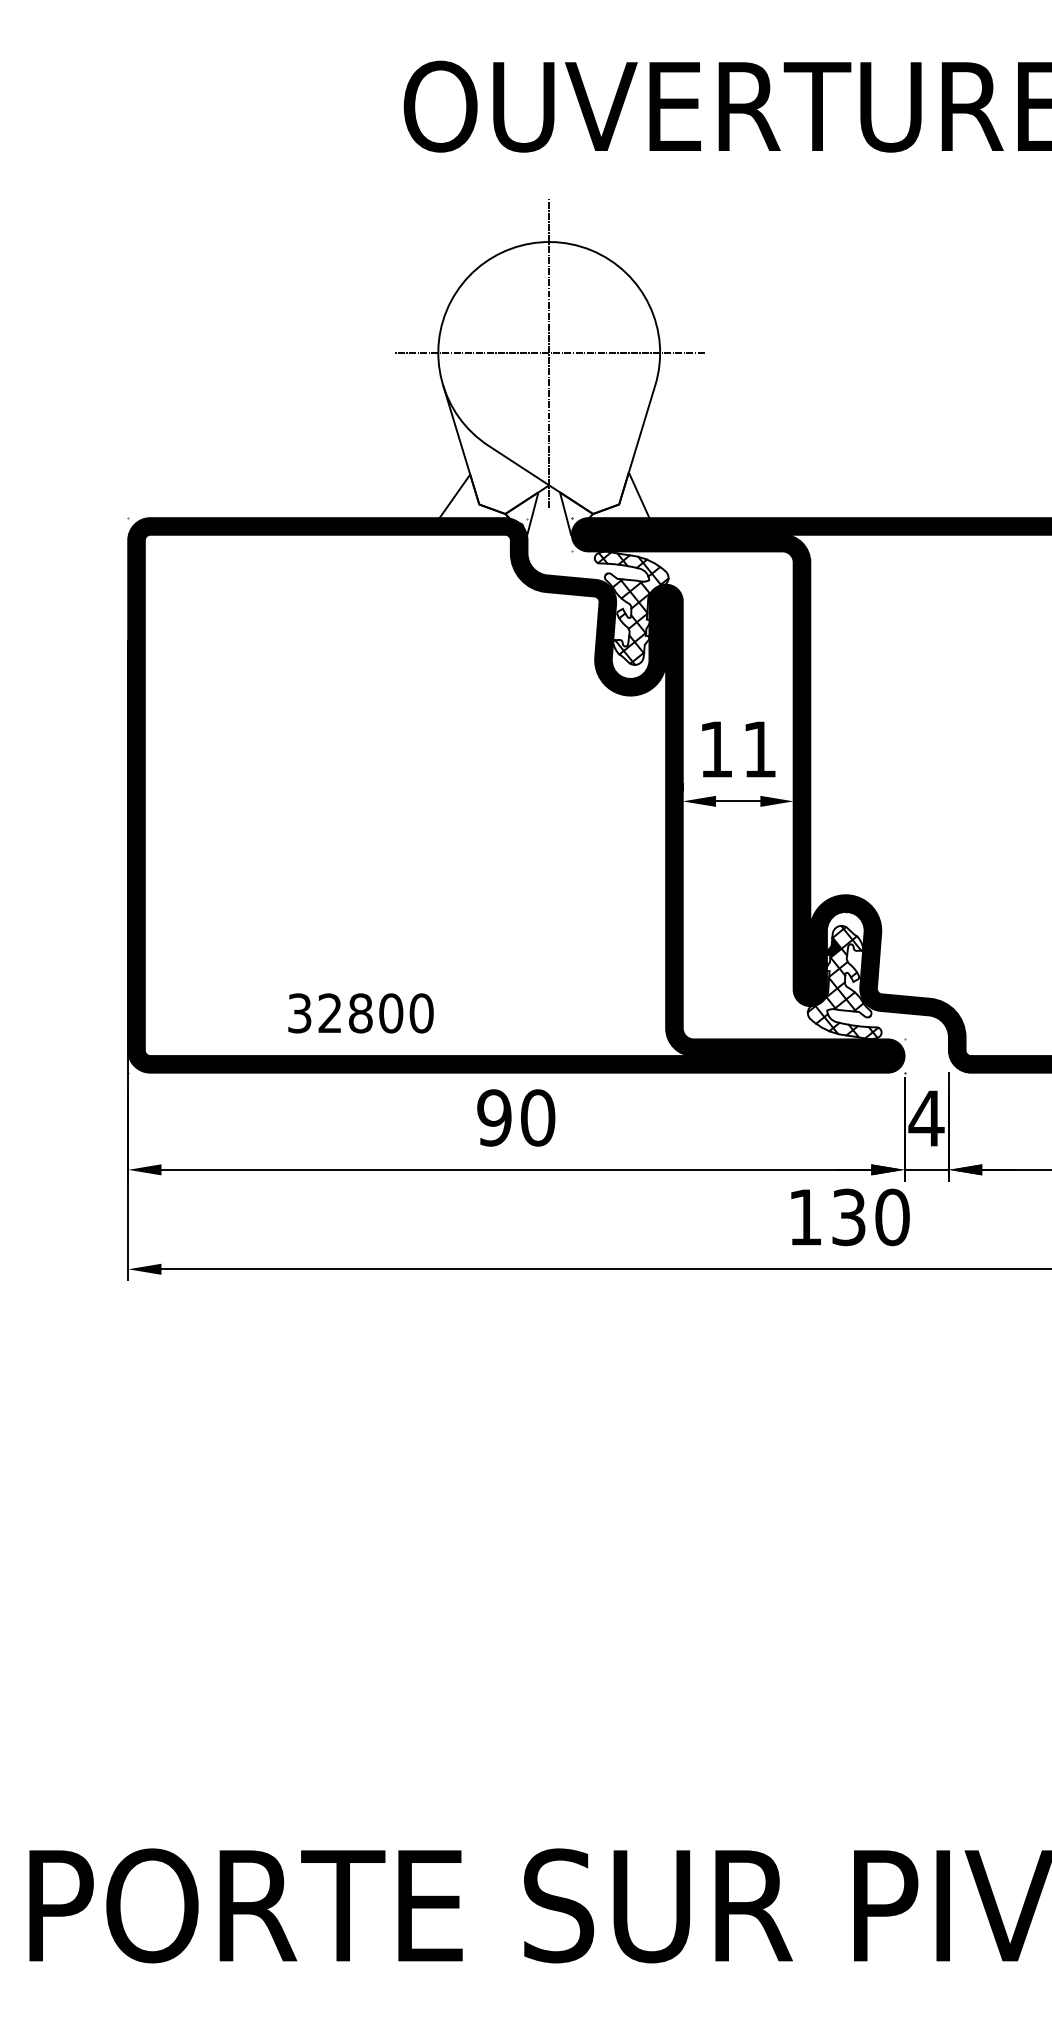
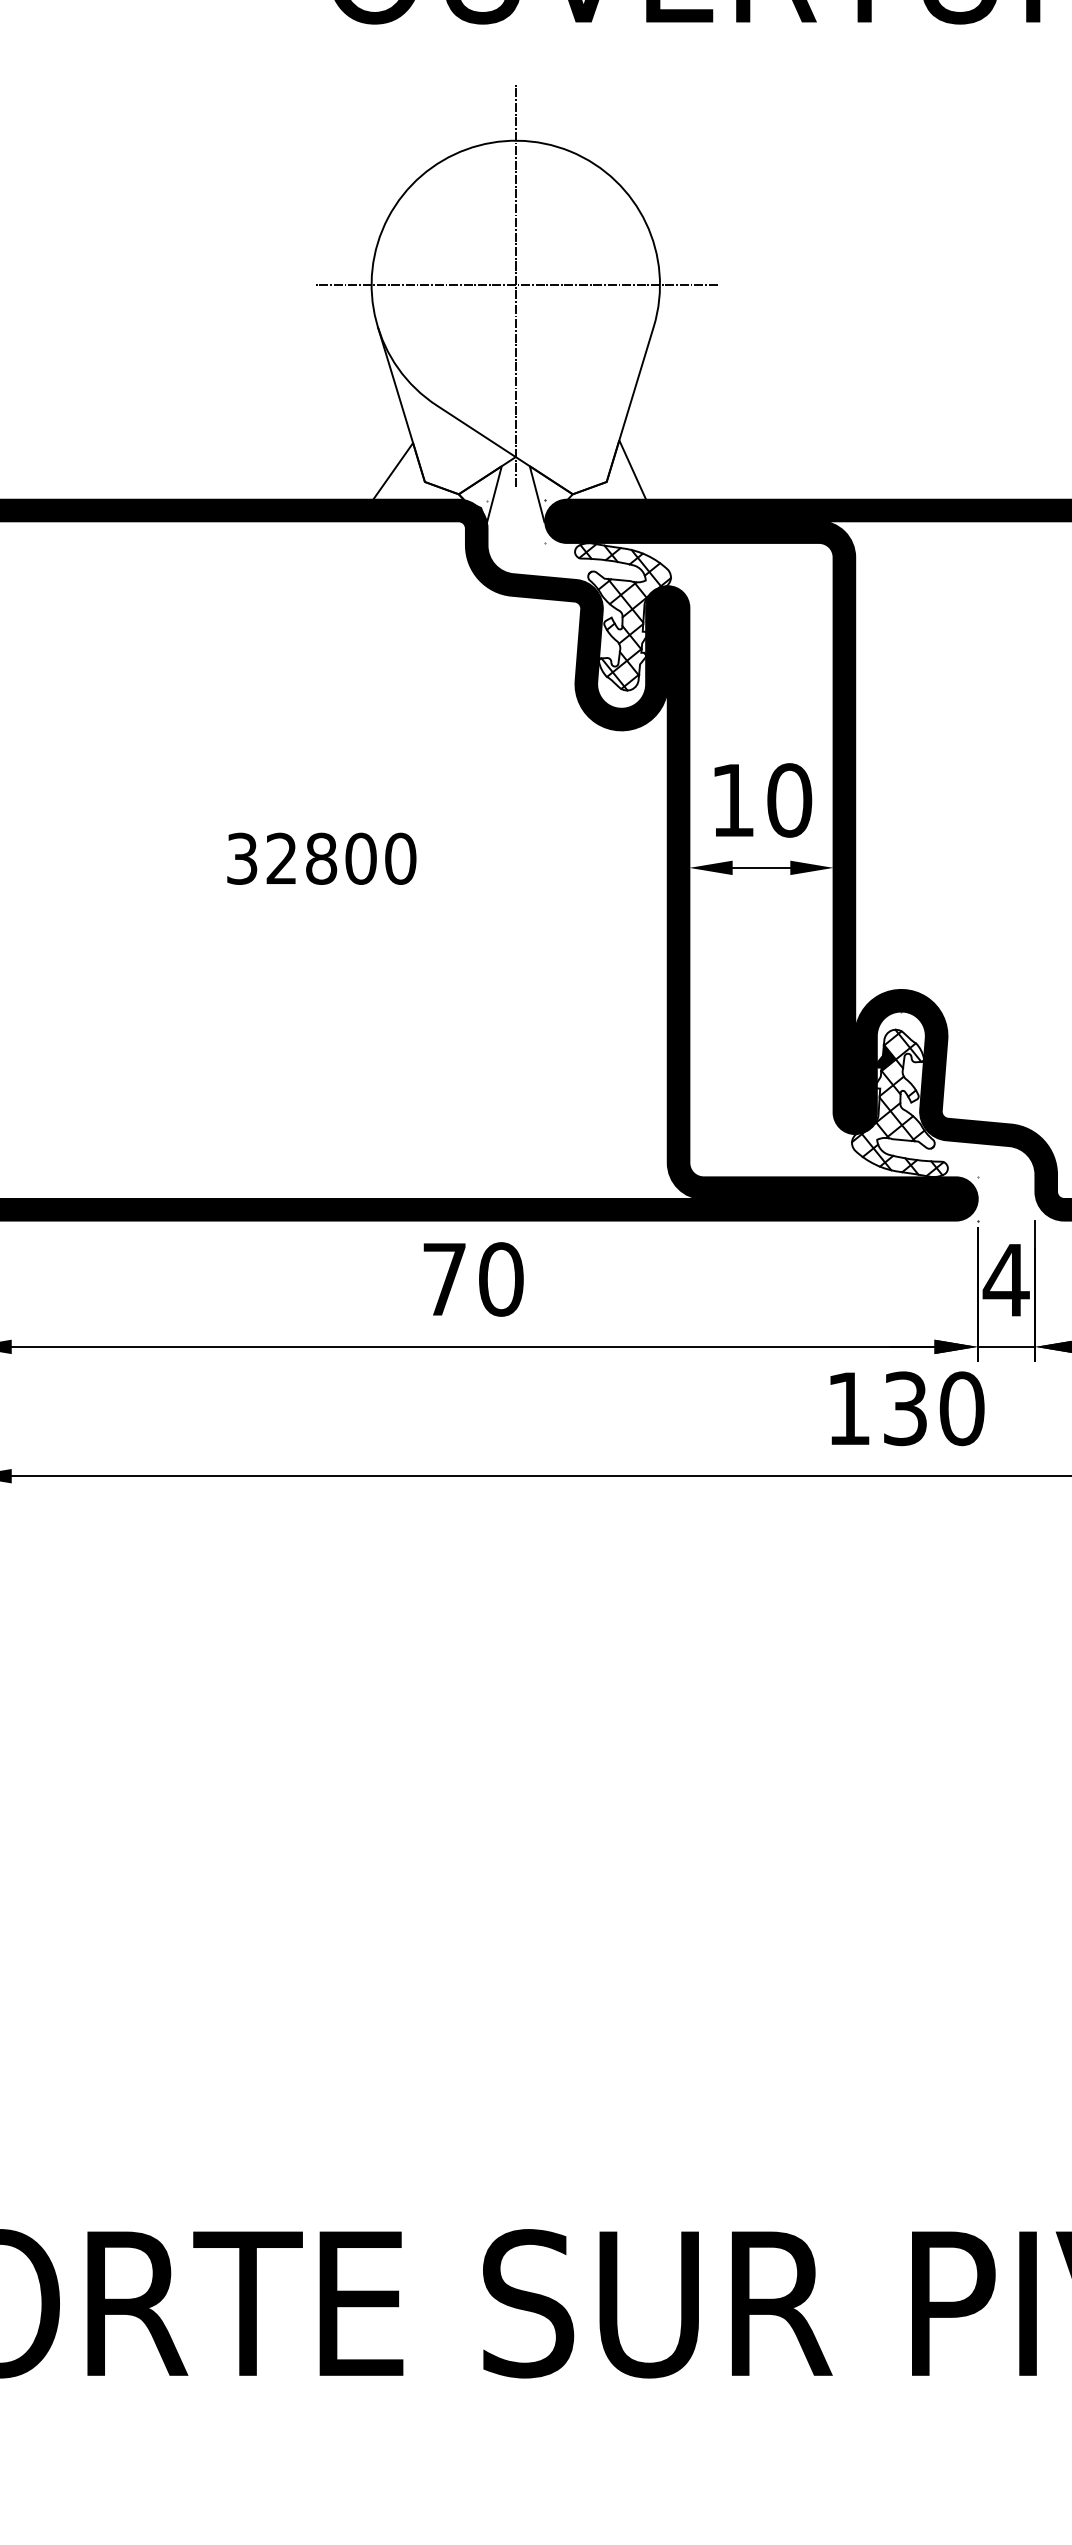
text: (759, 749) -> (789, 800), 11 -> 10
text: (360, 1013) -> (321, 858), moved
text: (494, 1117) -> (444, 1278), 90 -> 70

